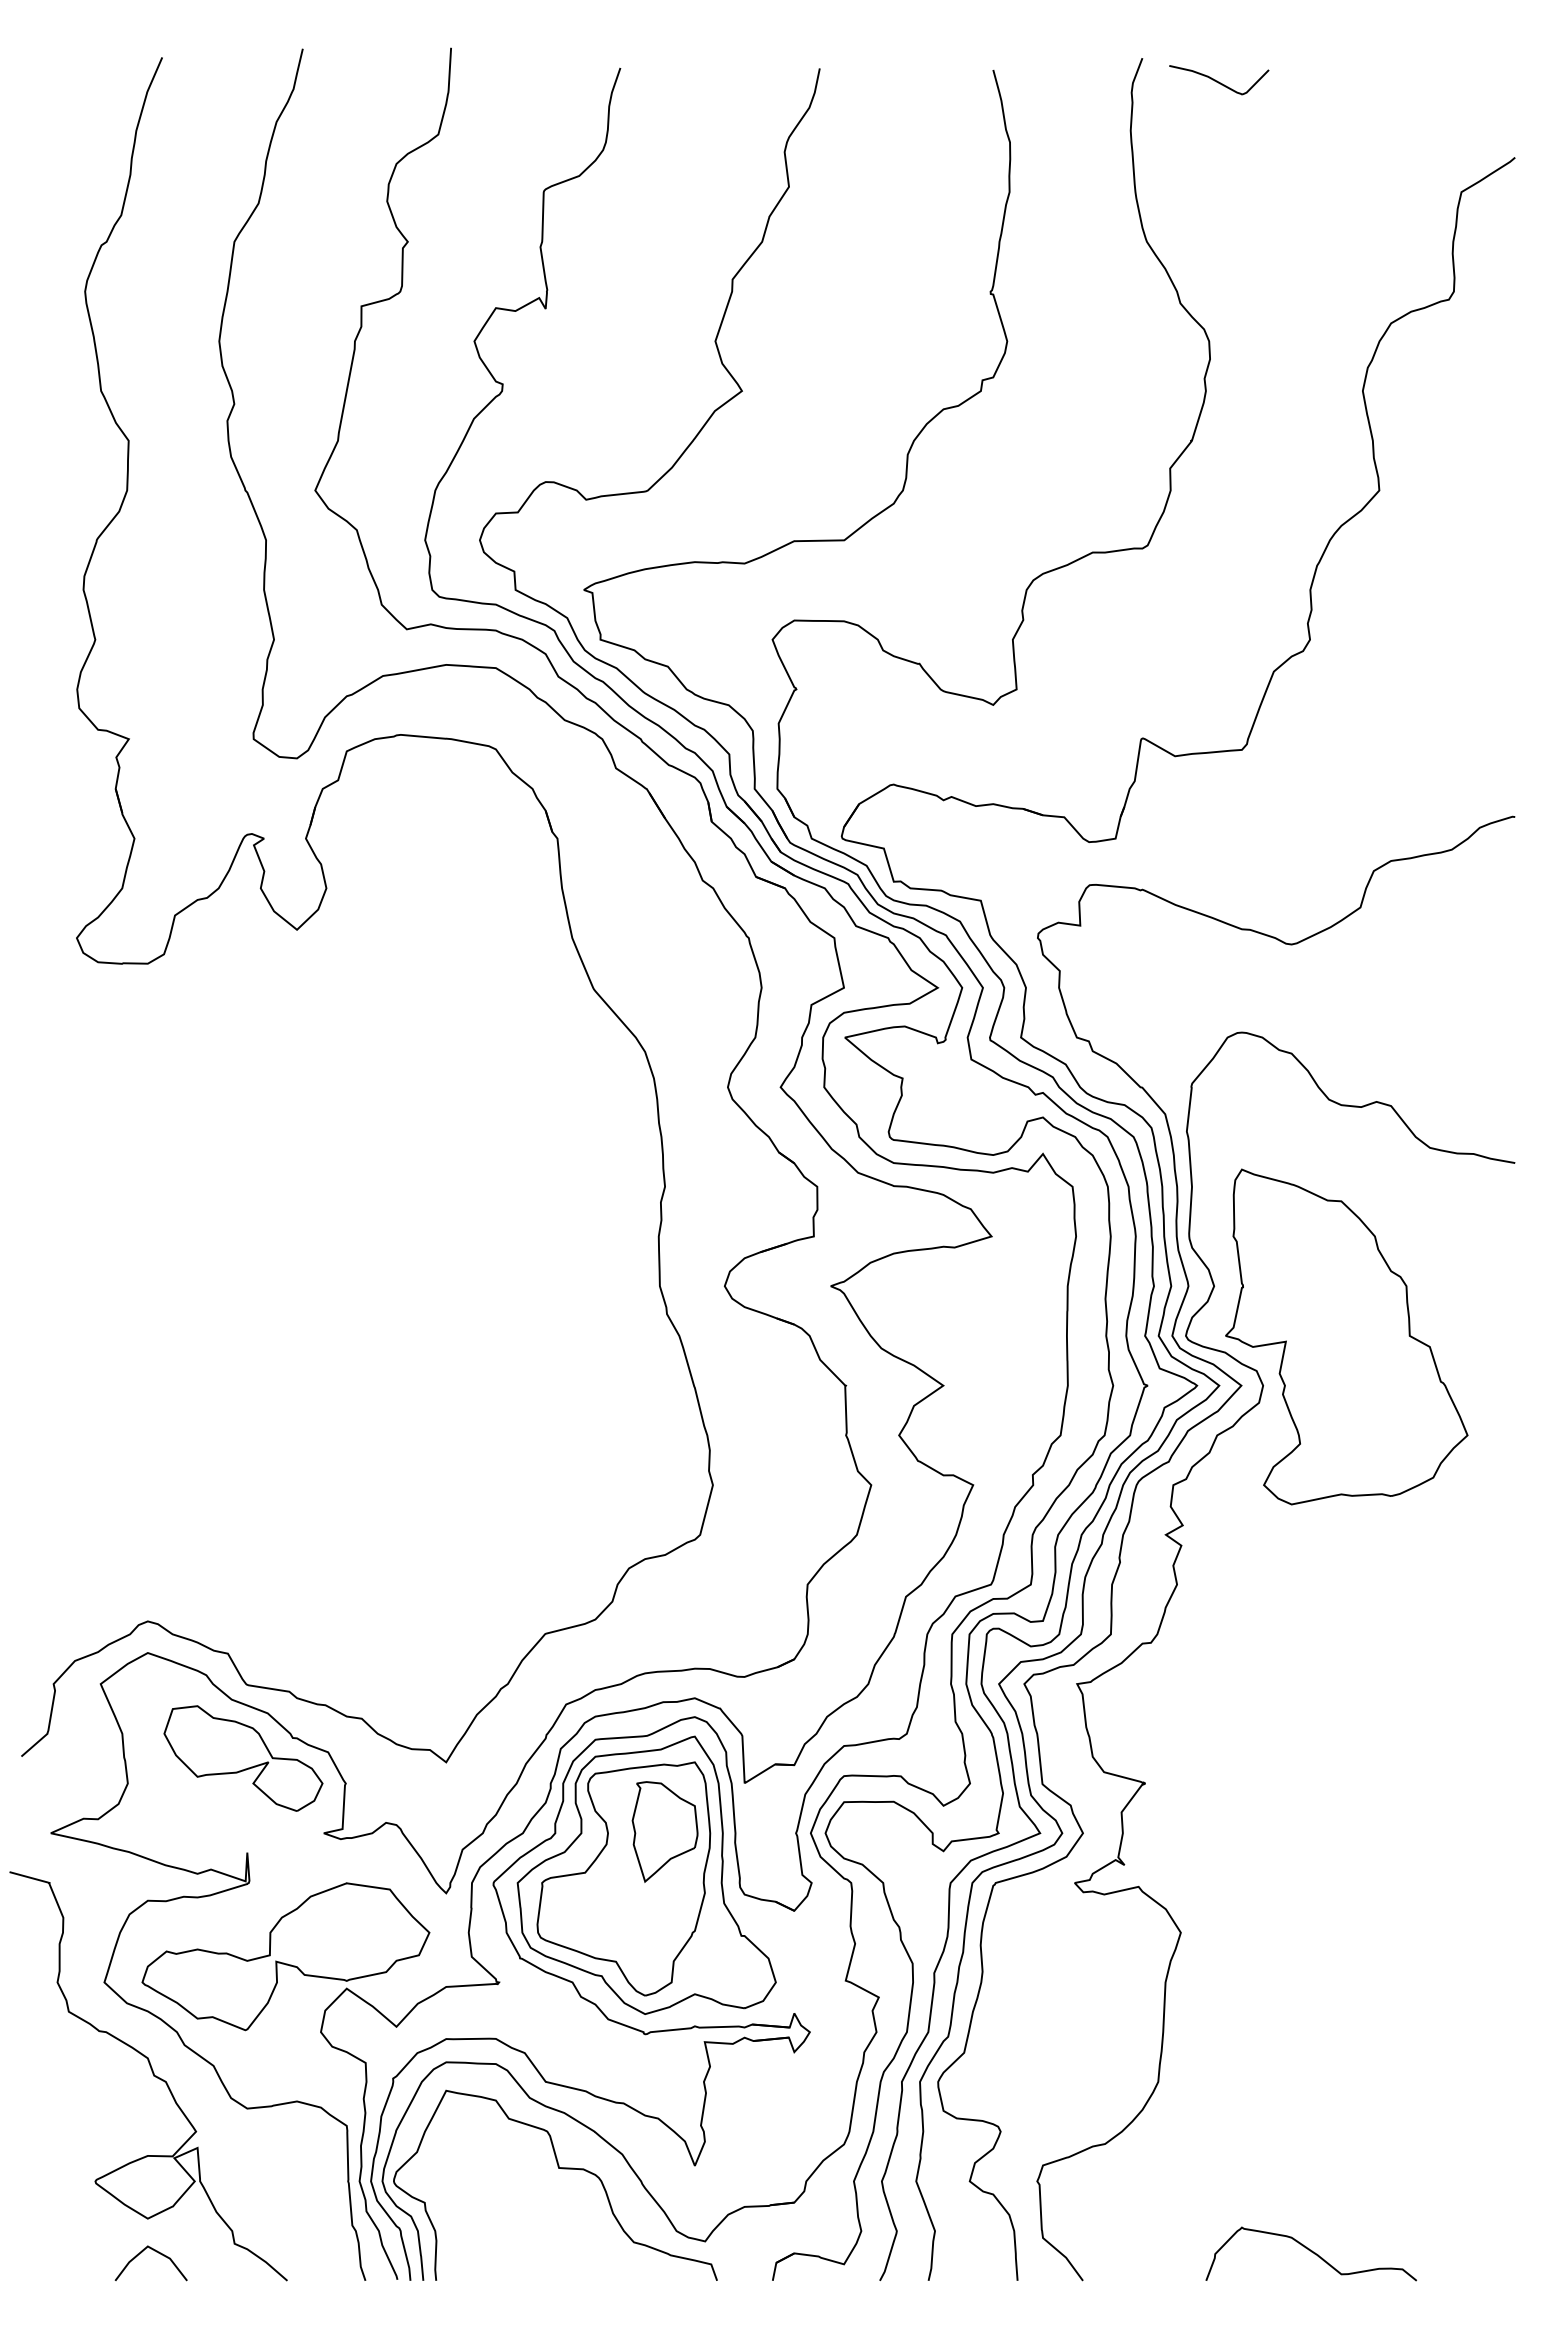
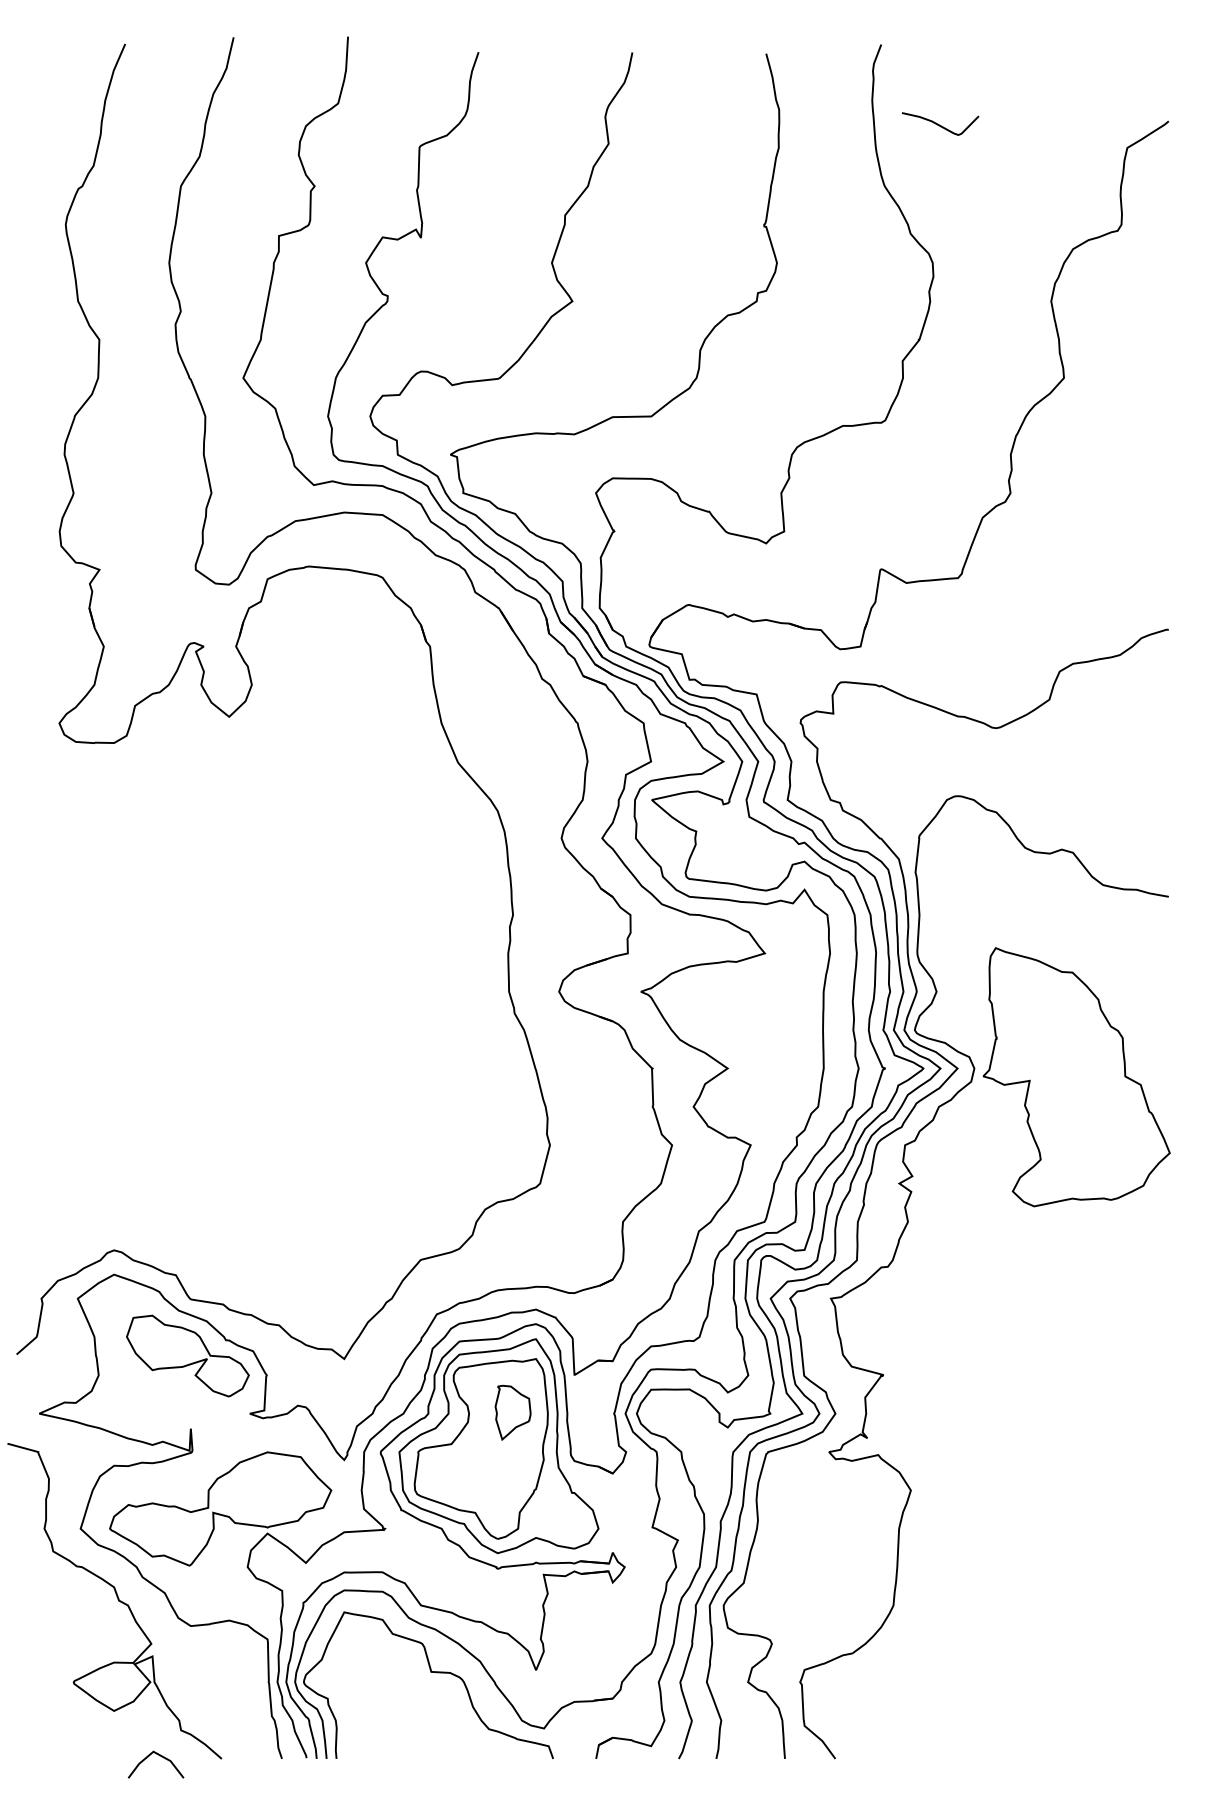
curve: (1219, 81) -> (940, 125), moved
part: (1346, 1336) -> (1076, 1076), moved
part: (664, 1831) -> (512, 1412), size x0.7
line: (156, 2252) -> (160, 1756), moved
curve: (1311, 2252) -> (1011, 1737), removed

